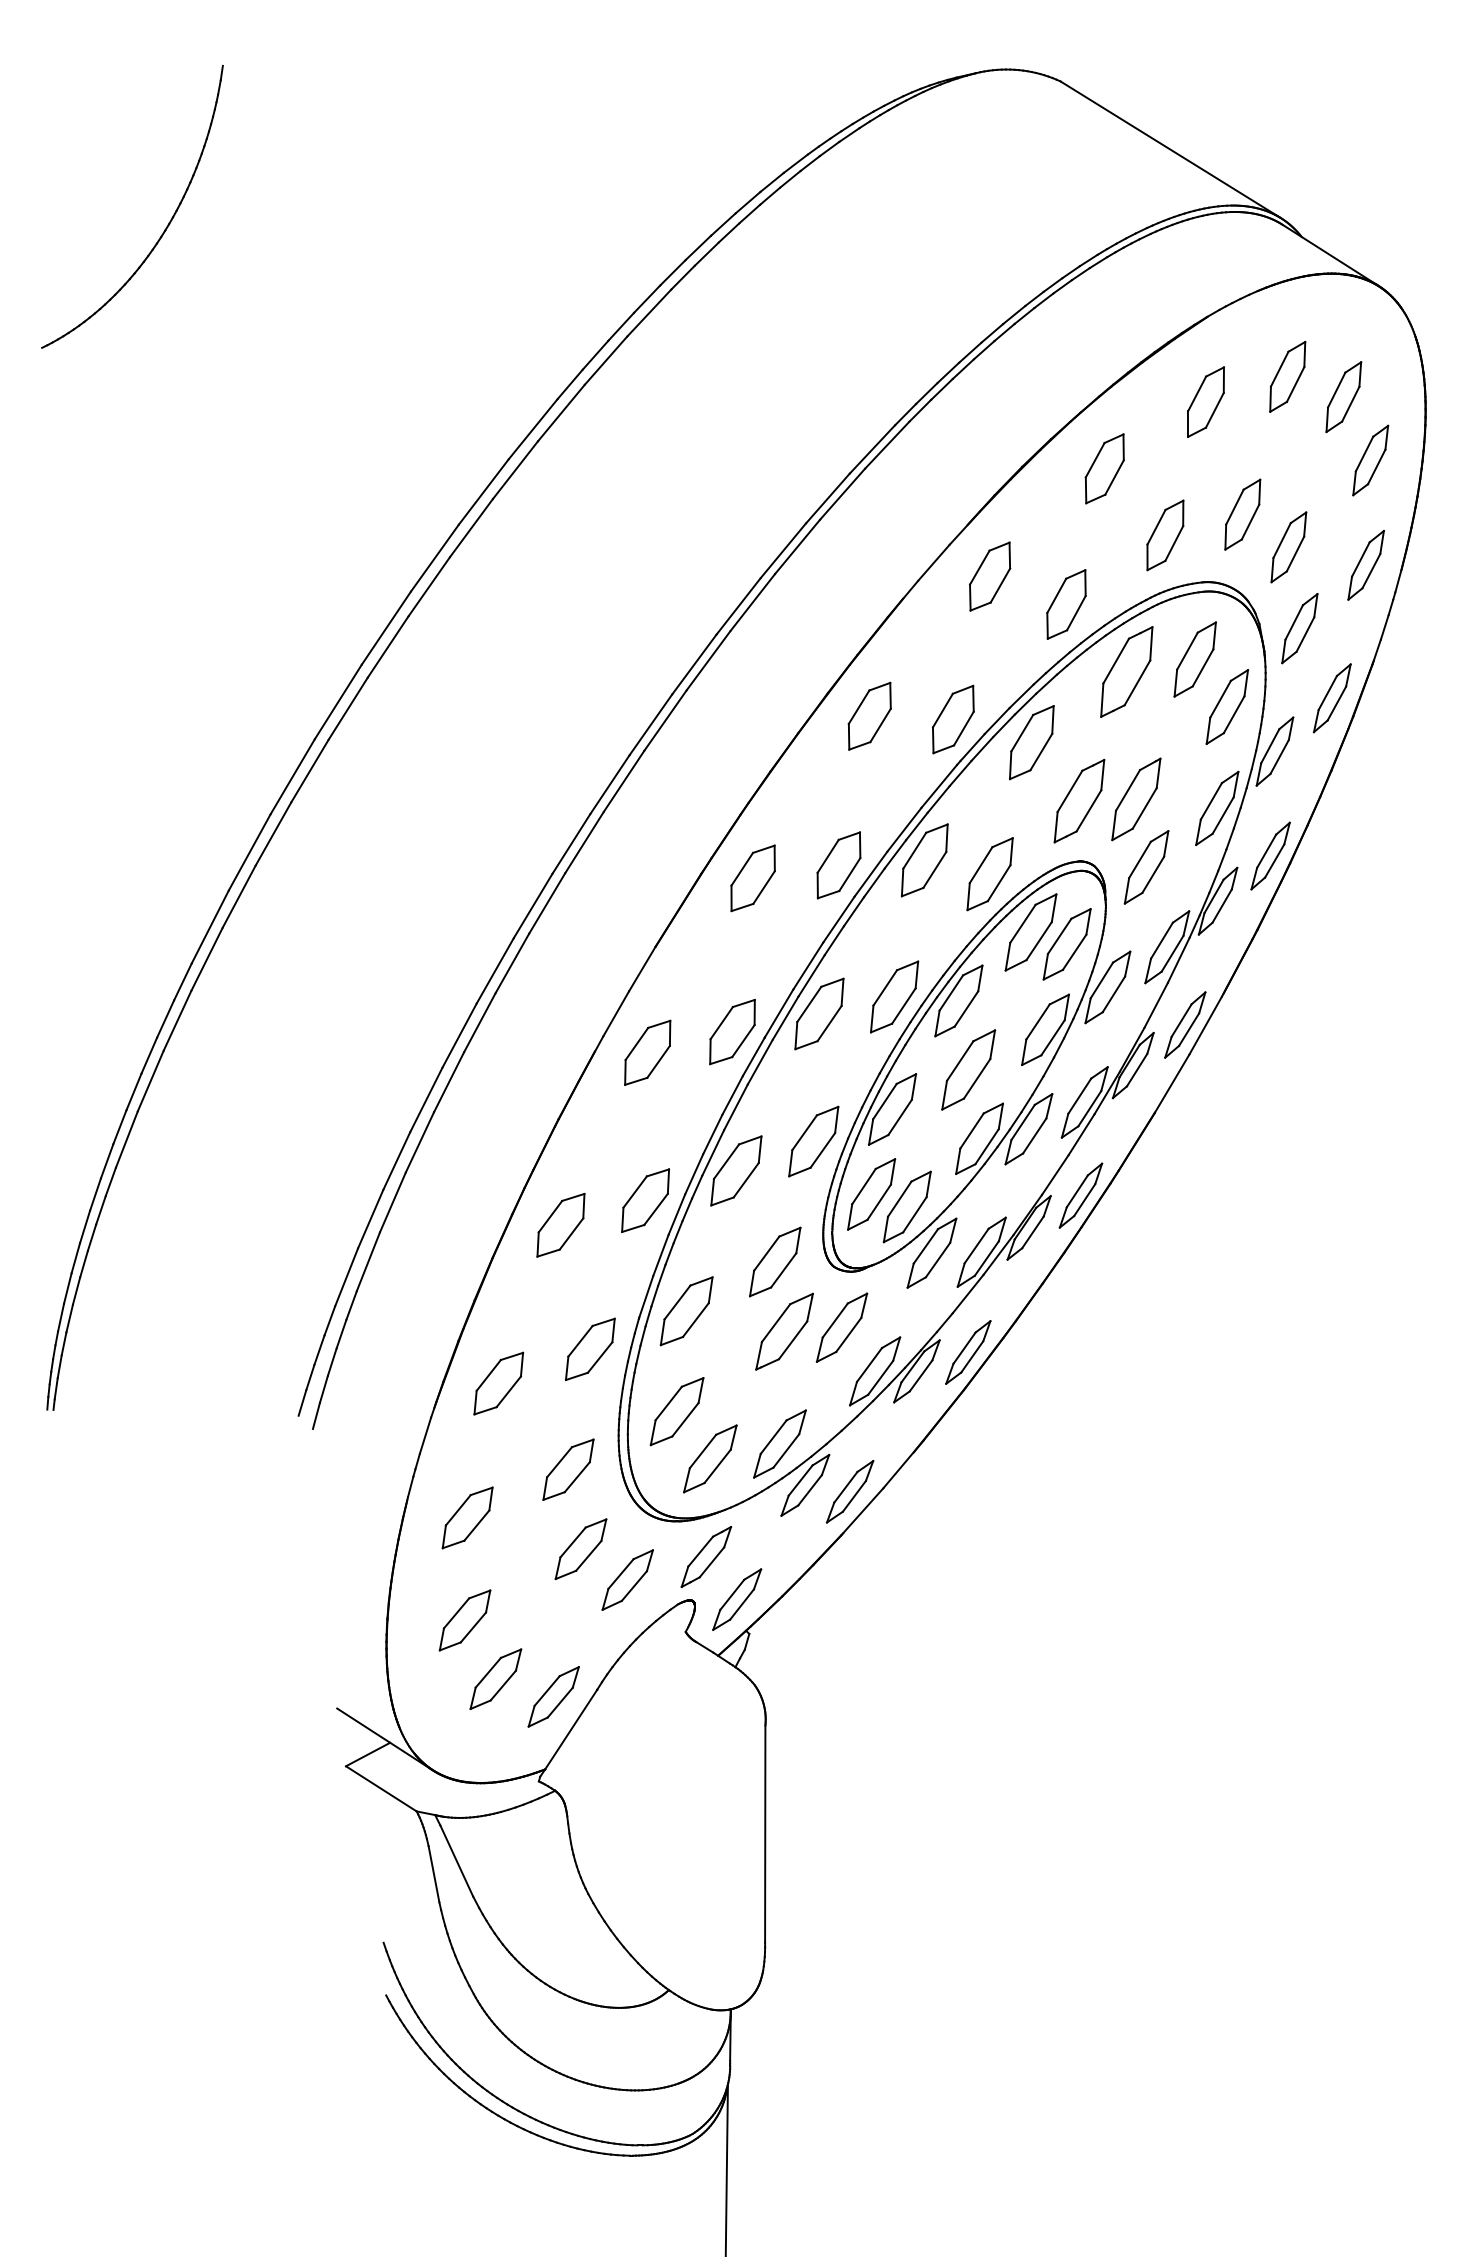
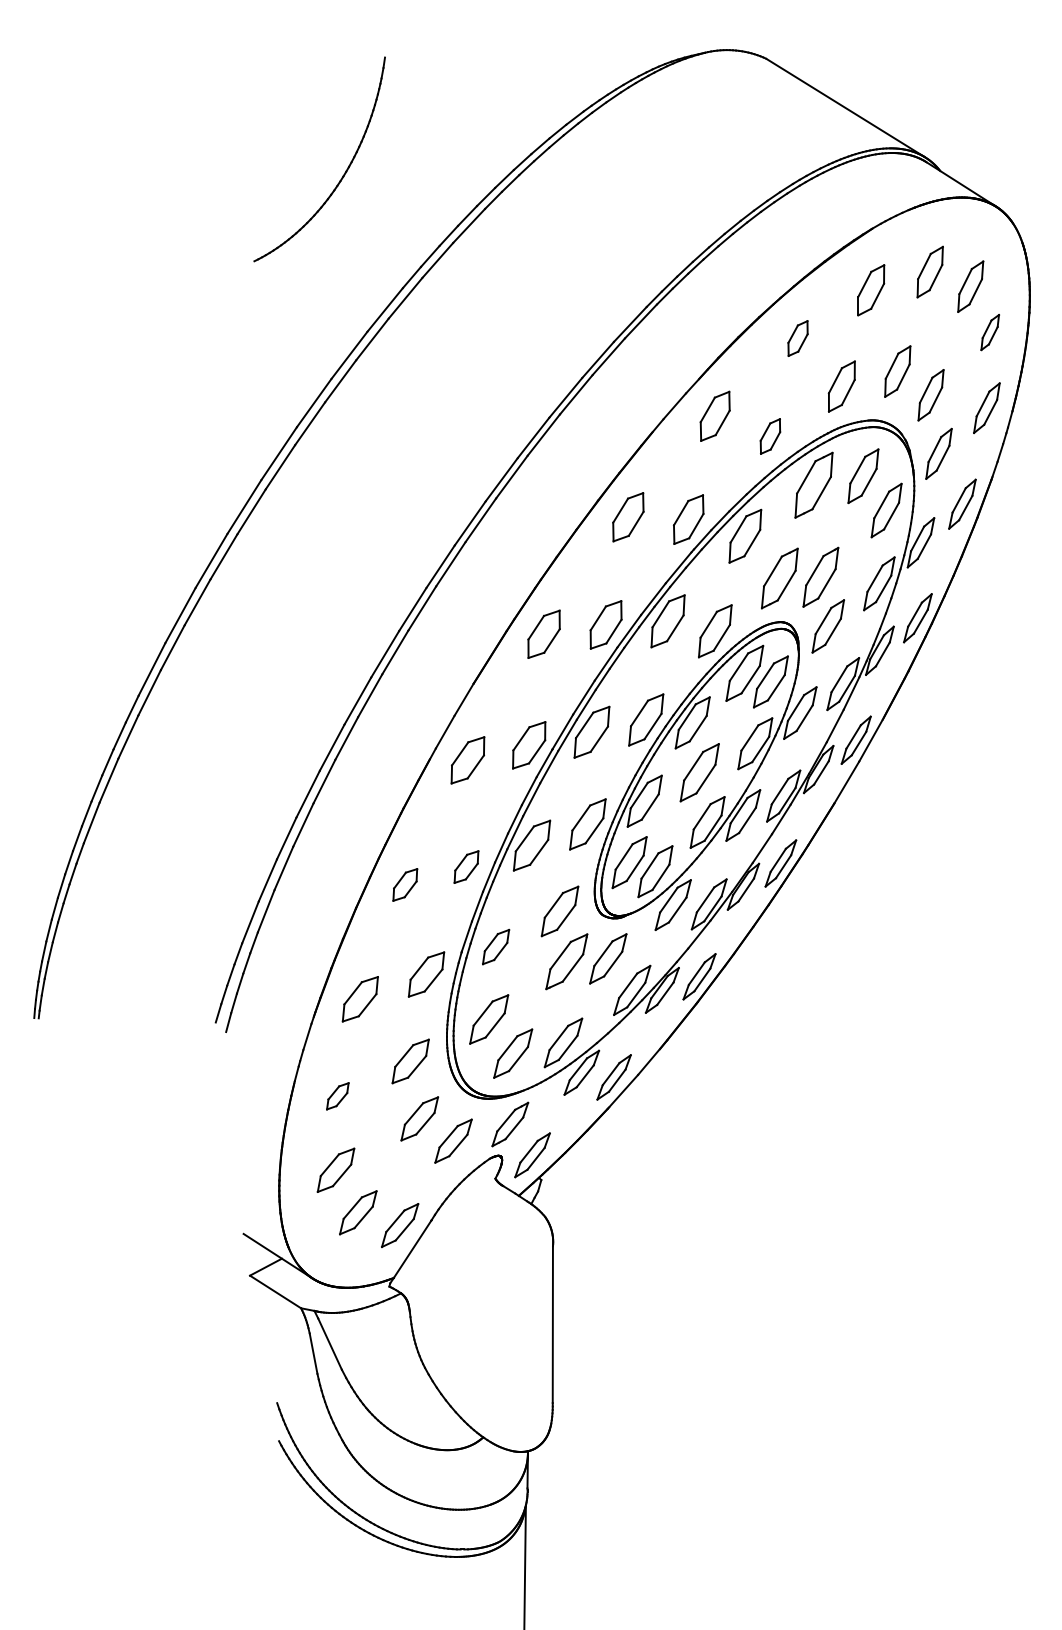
part: (167, 224) -> (345, 172), moved
part: (1370, 460) -> (990, 332), size x0.7
part: (1104, 468) -> (797, 338), size x0.7
part: (1066, 604) -> (770, 436), size x0.7
part: (645, 1200) -> (466, 867), size x0.7
part: (560, 1225) -> (404, 885), size x0.7
part: (686, 1311) -> (495, 947), size x0.7
part: (467, 1517) -> (337, 1095), size x0.6

